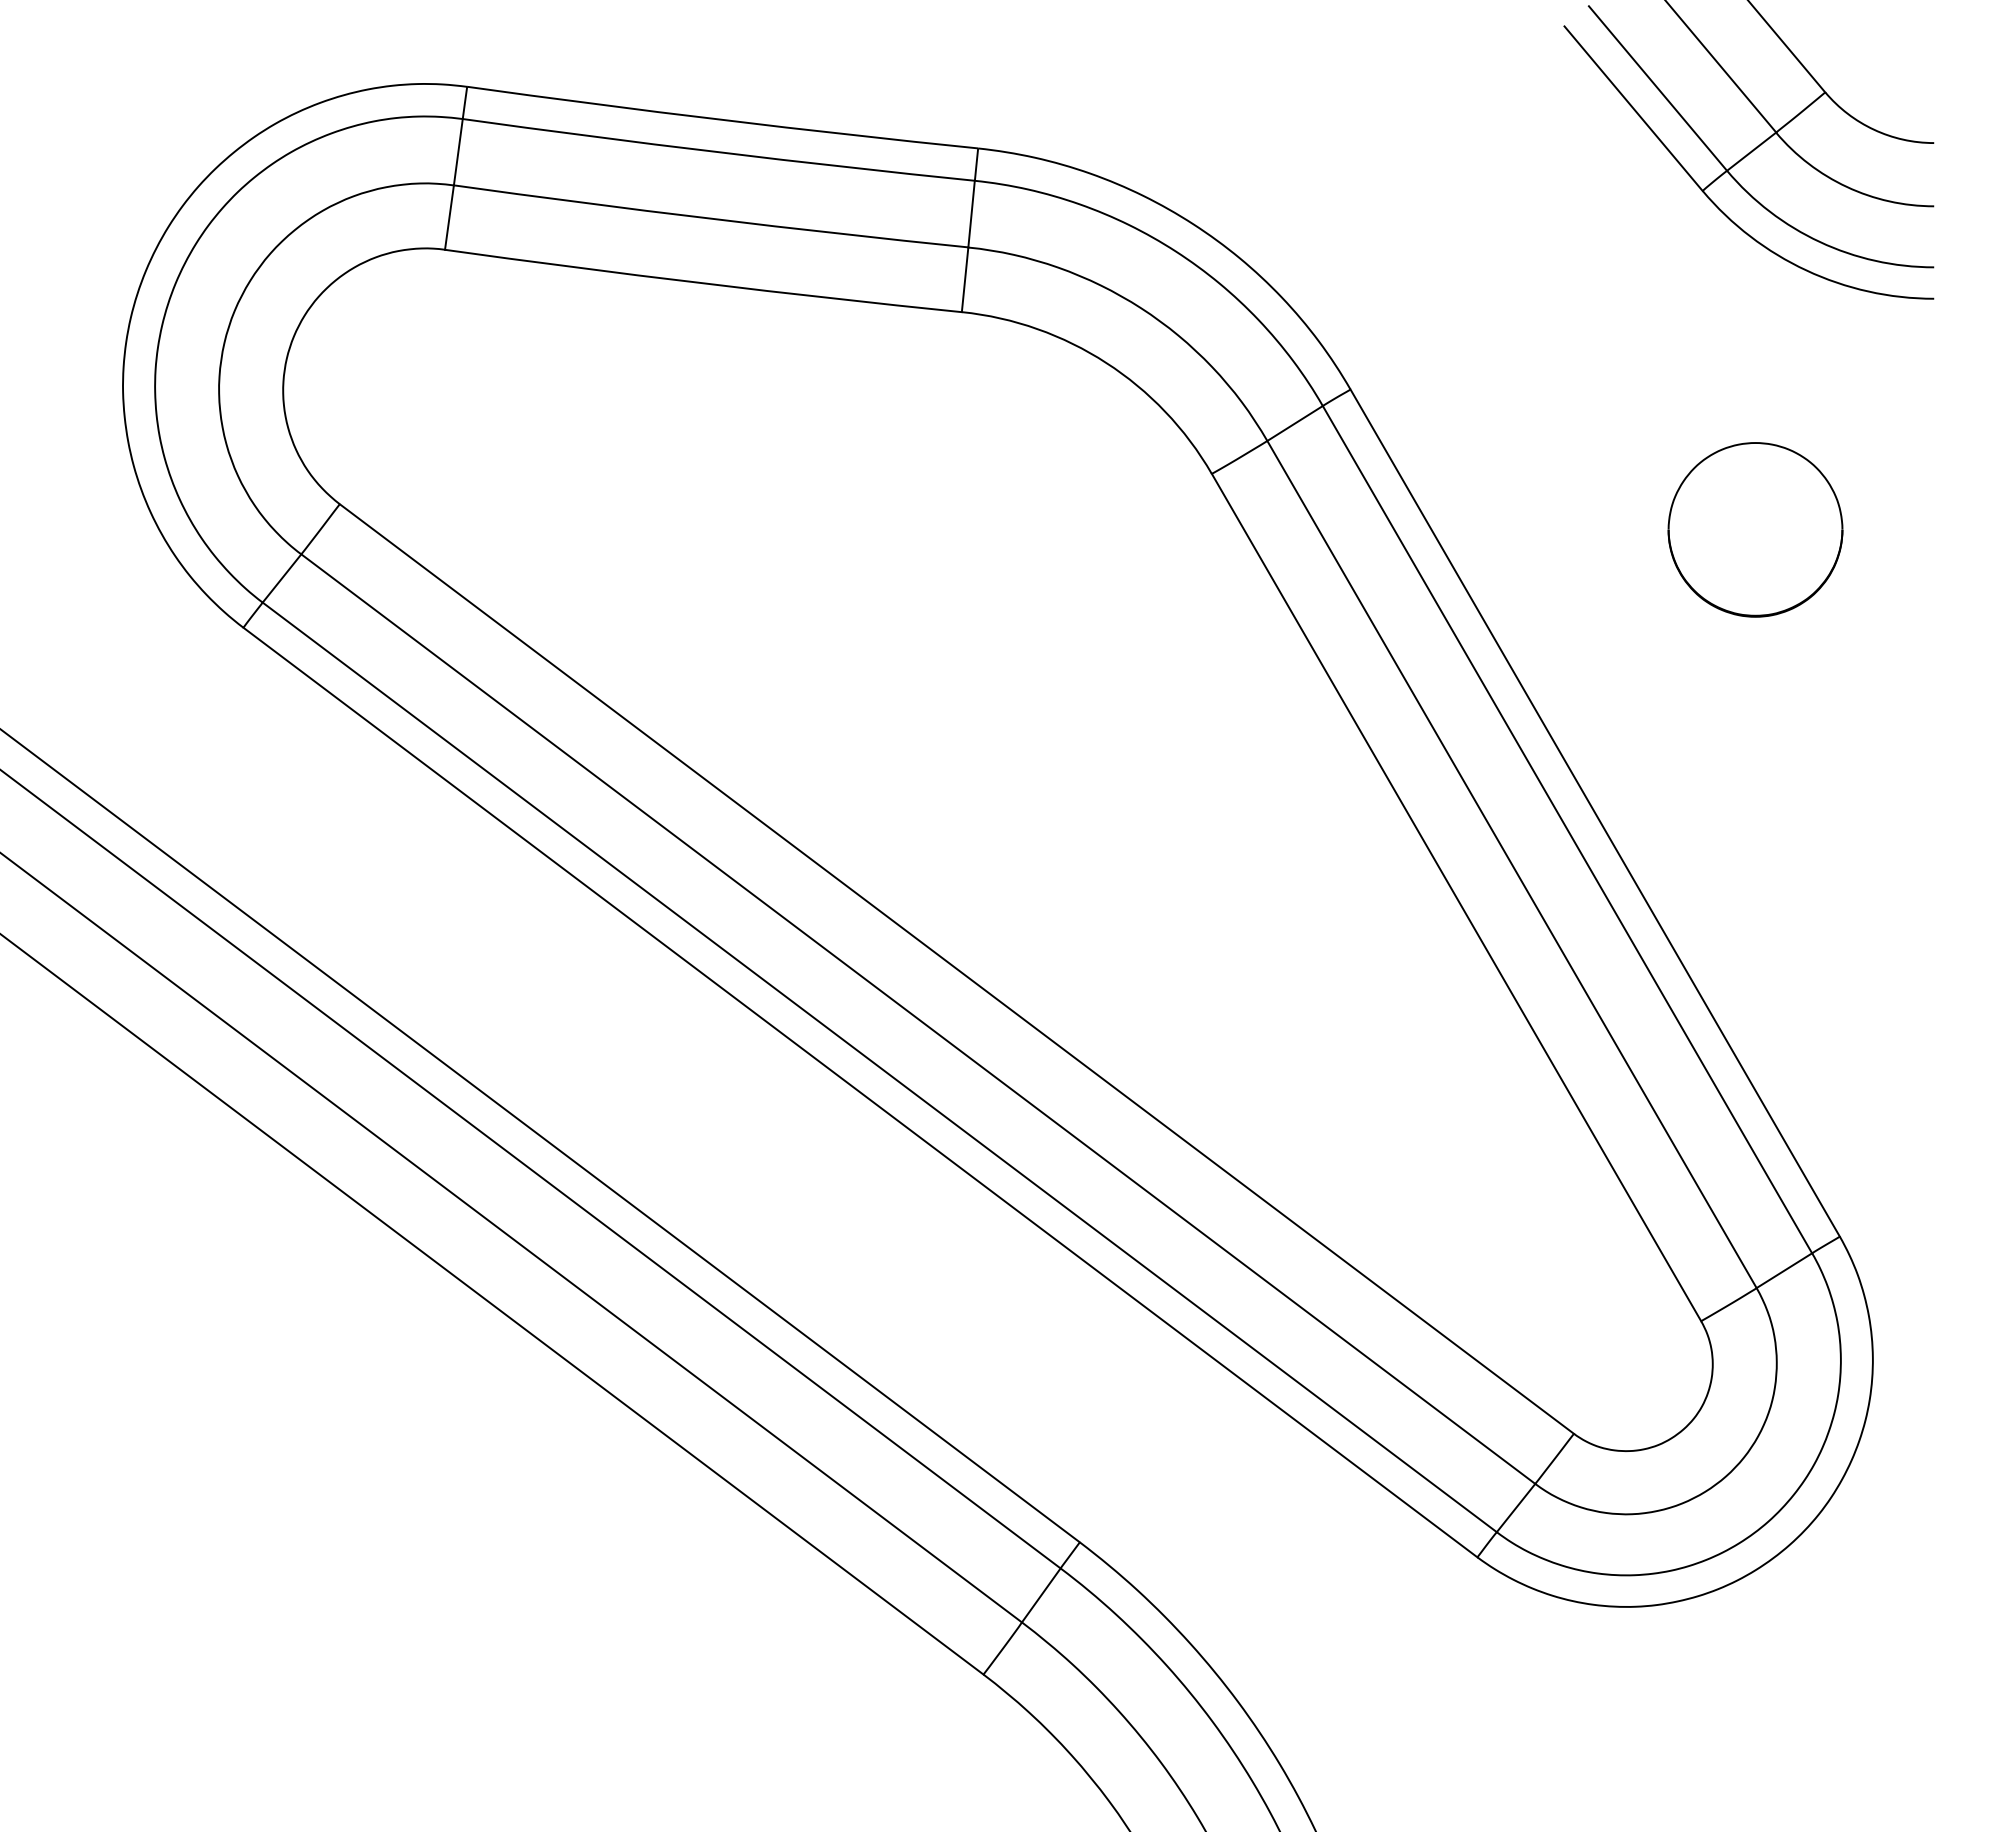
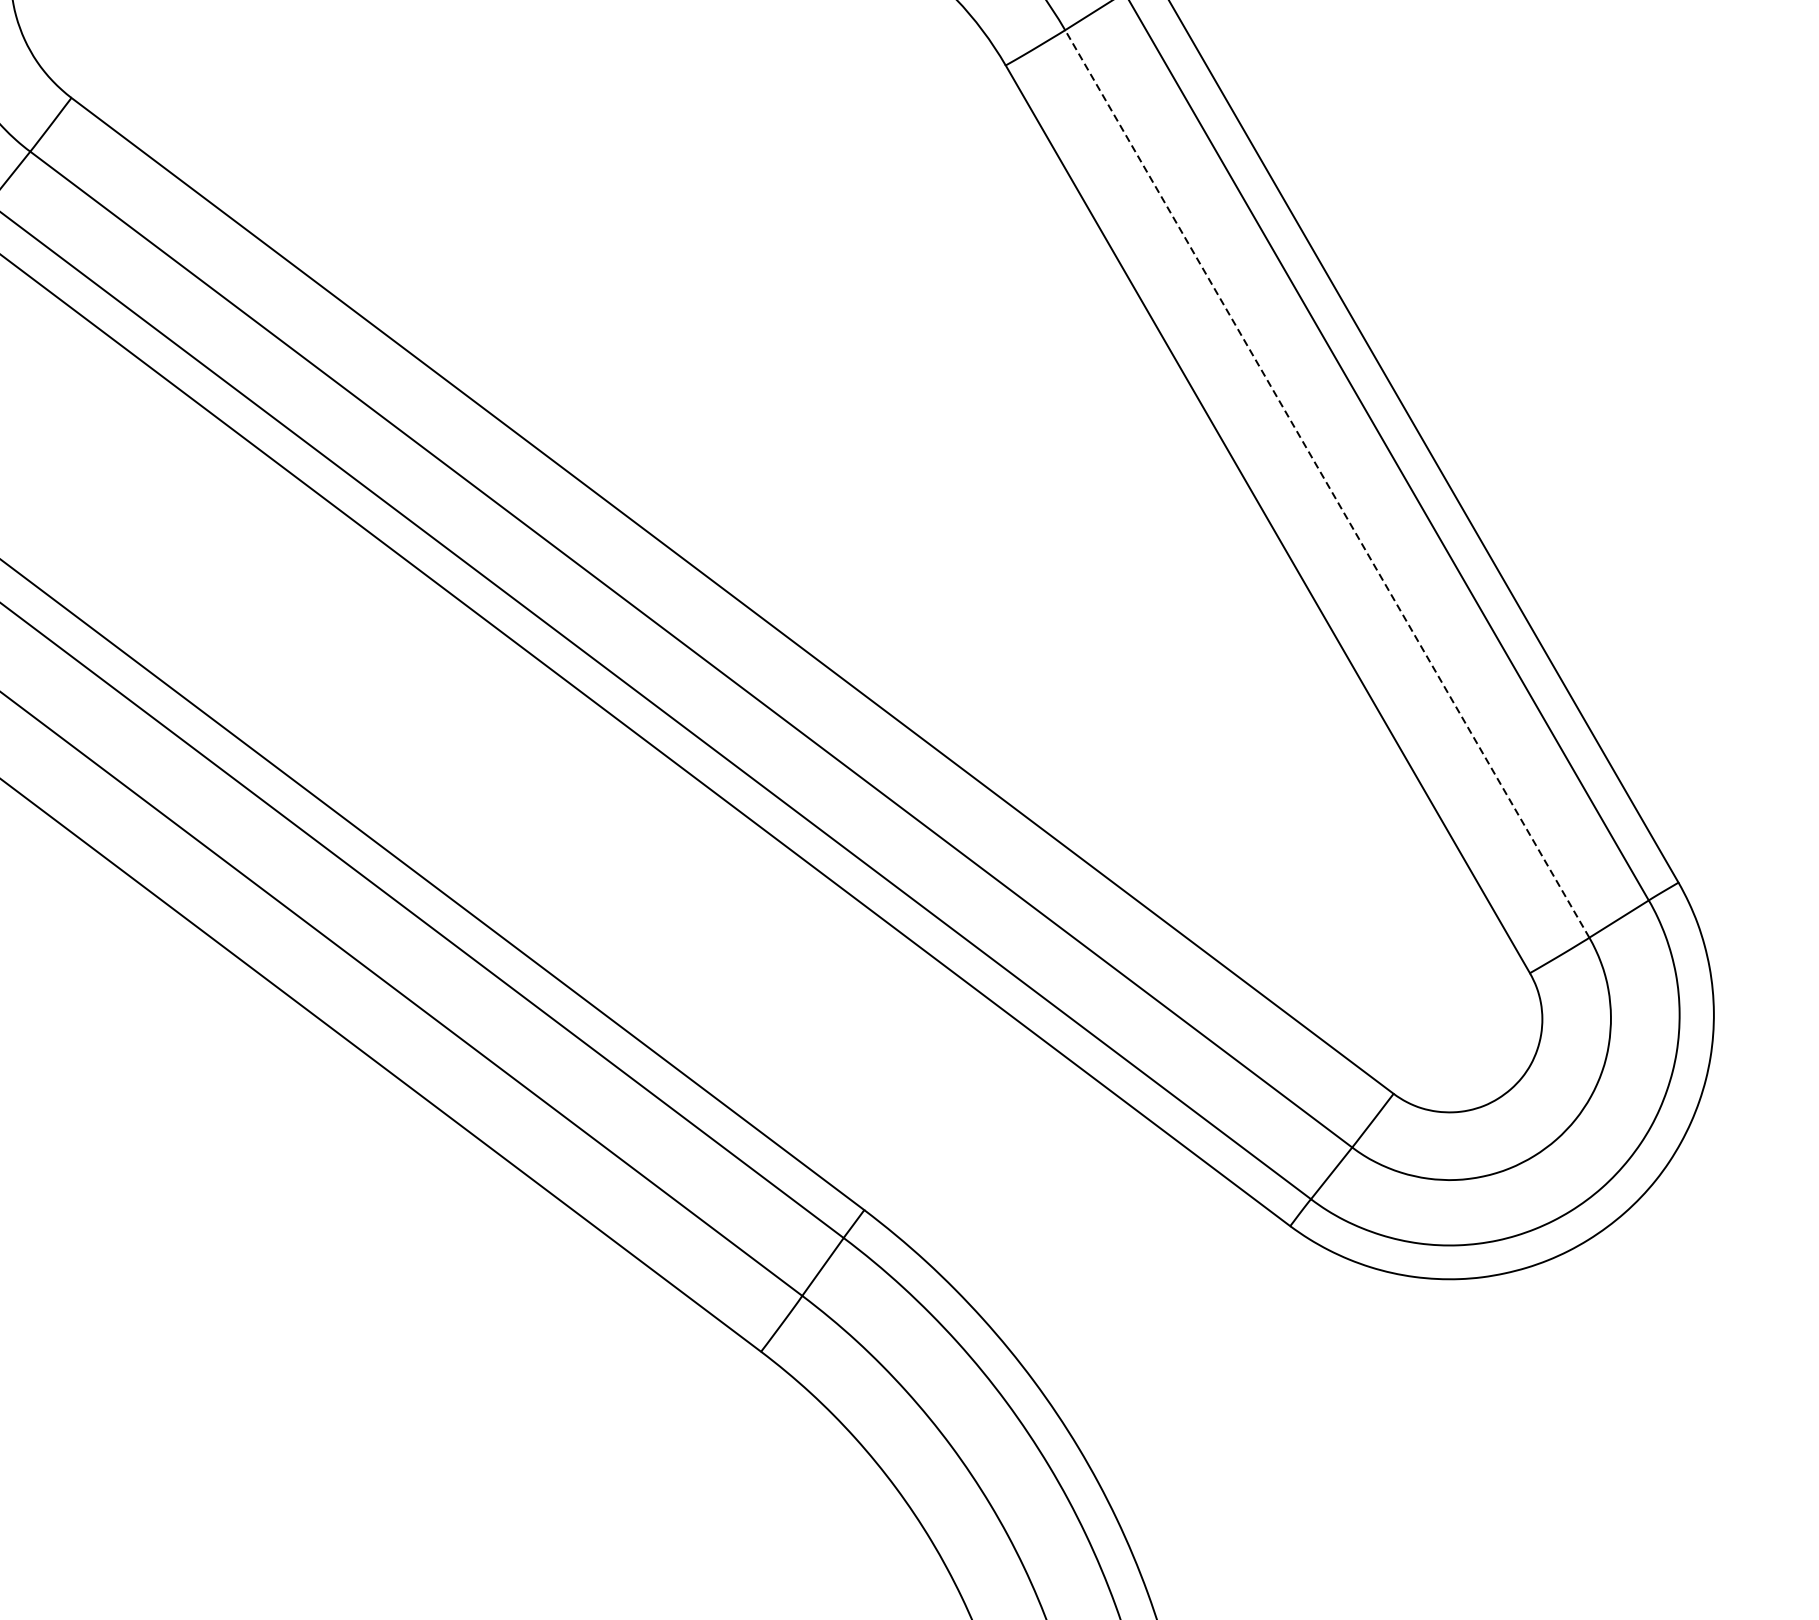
part: (1755, 529) -> (1588, 125), removed
line: (1511, 864) -> (1326, 483), solid -> dashed

